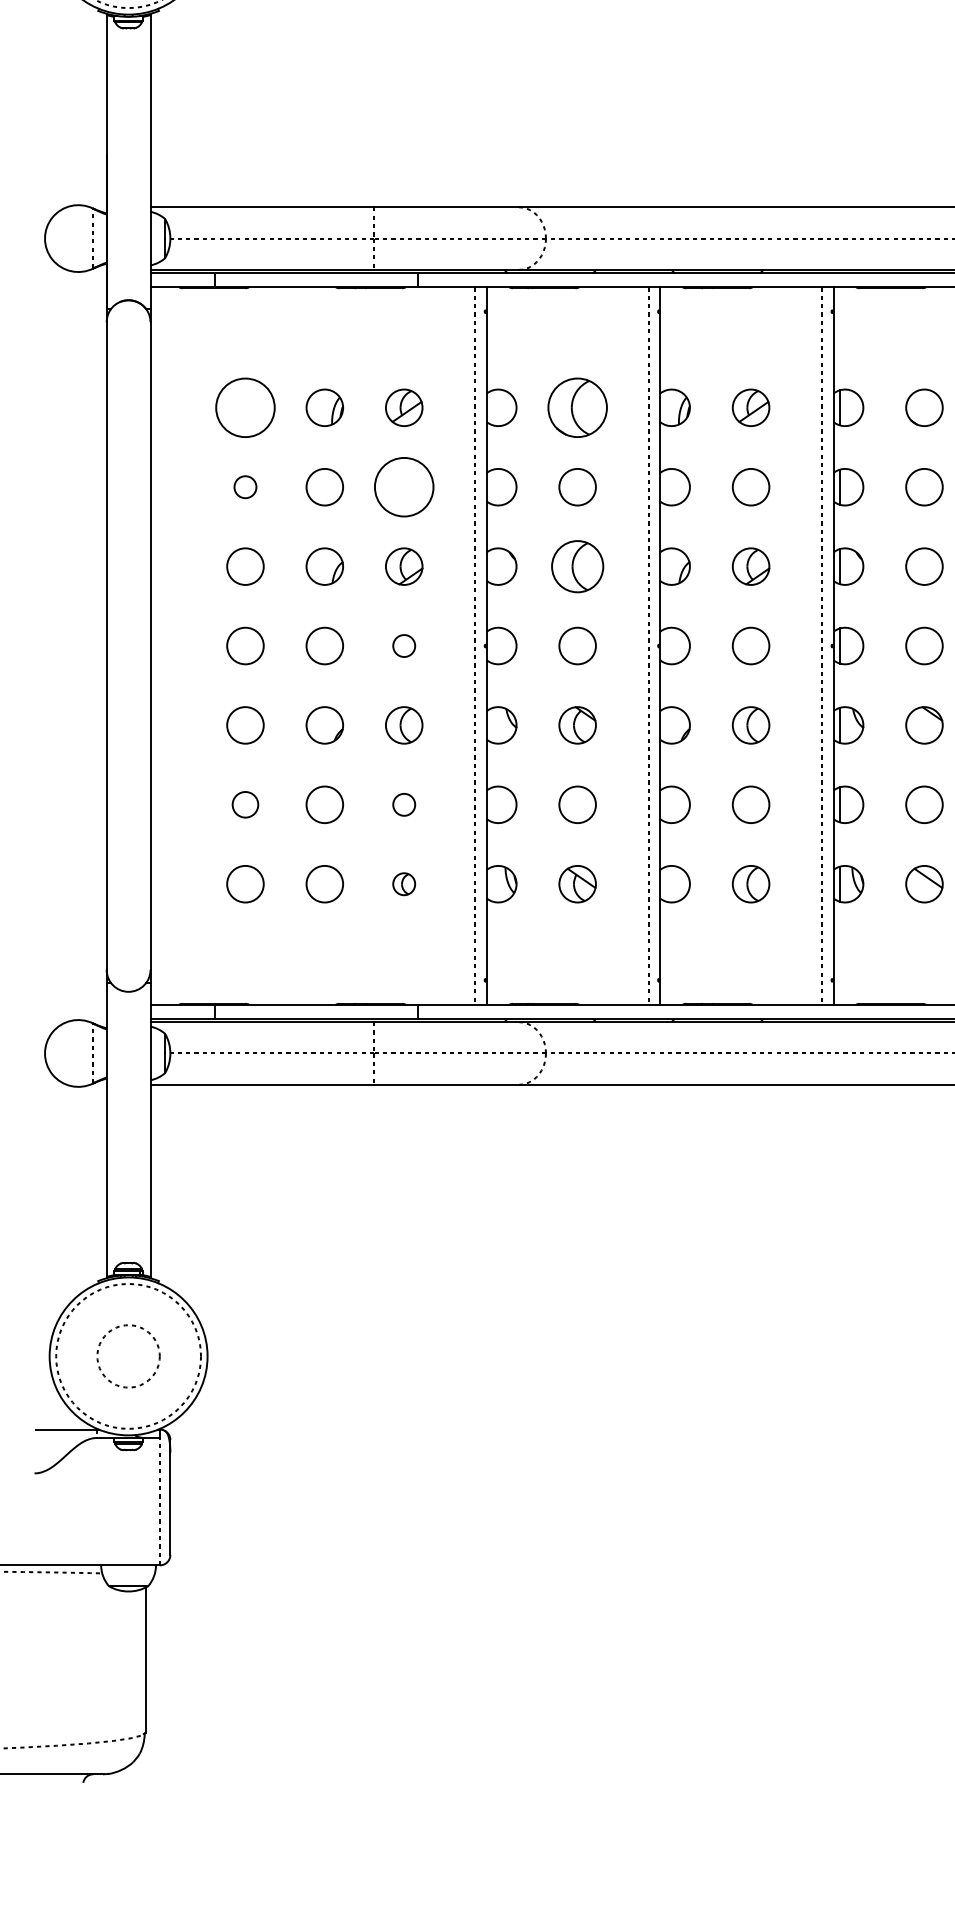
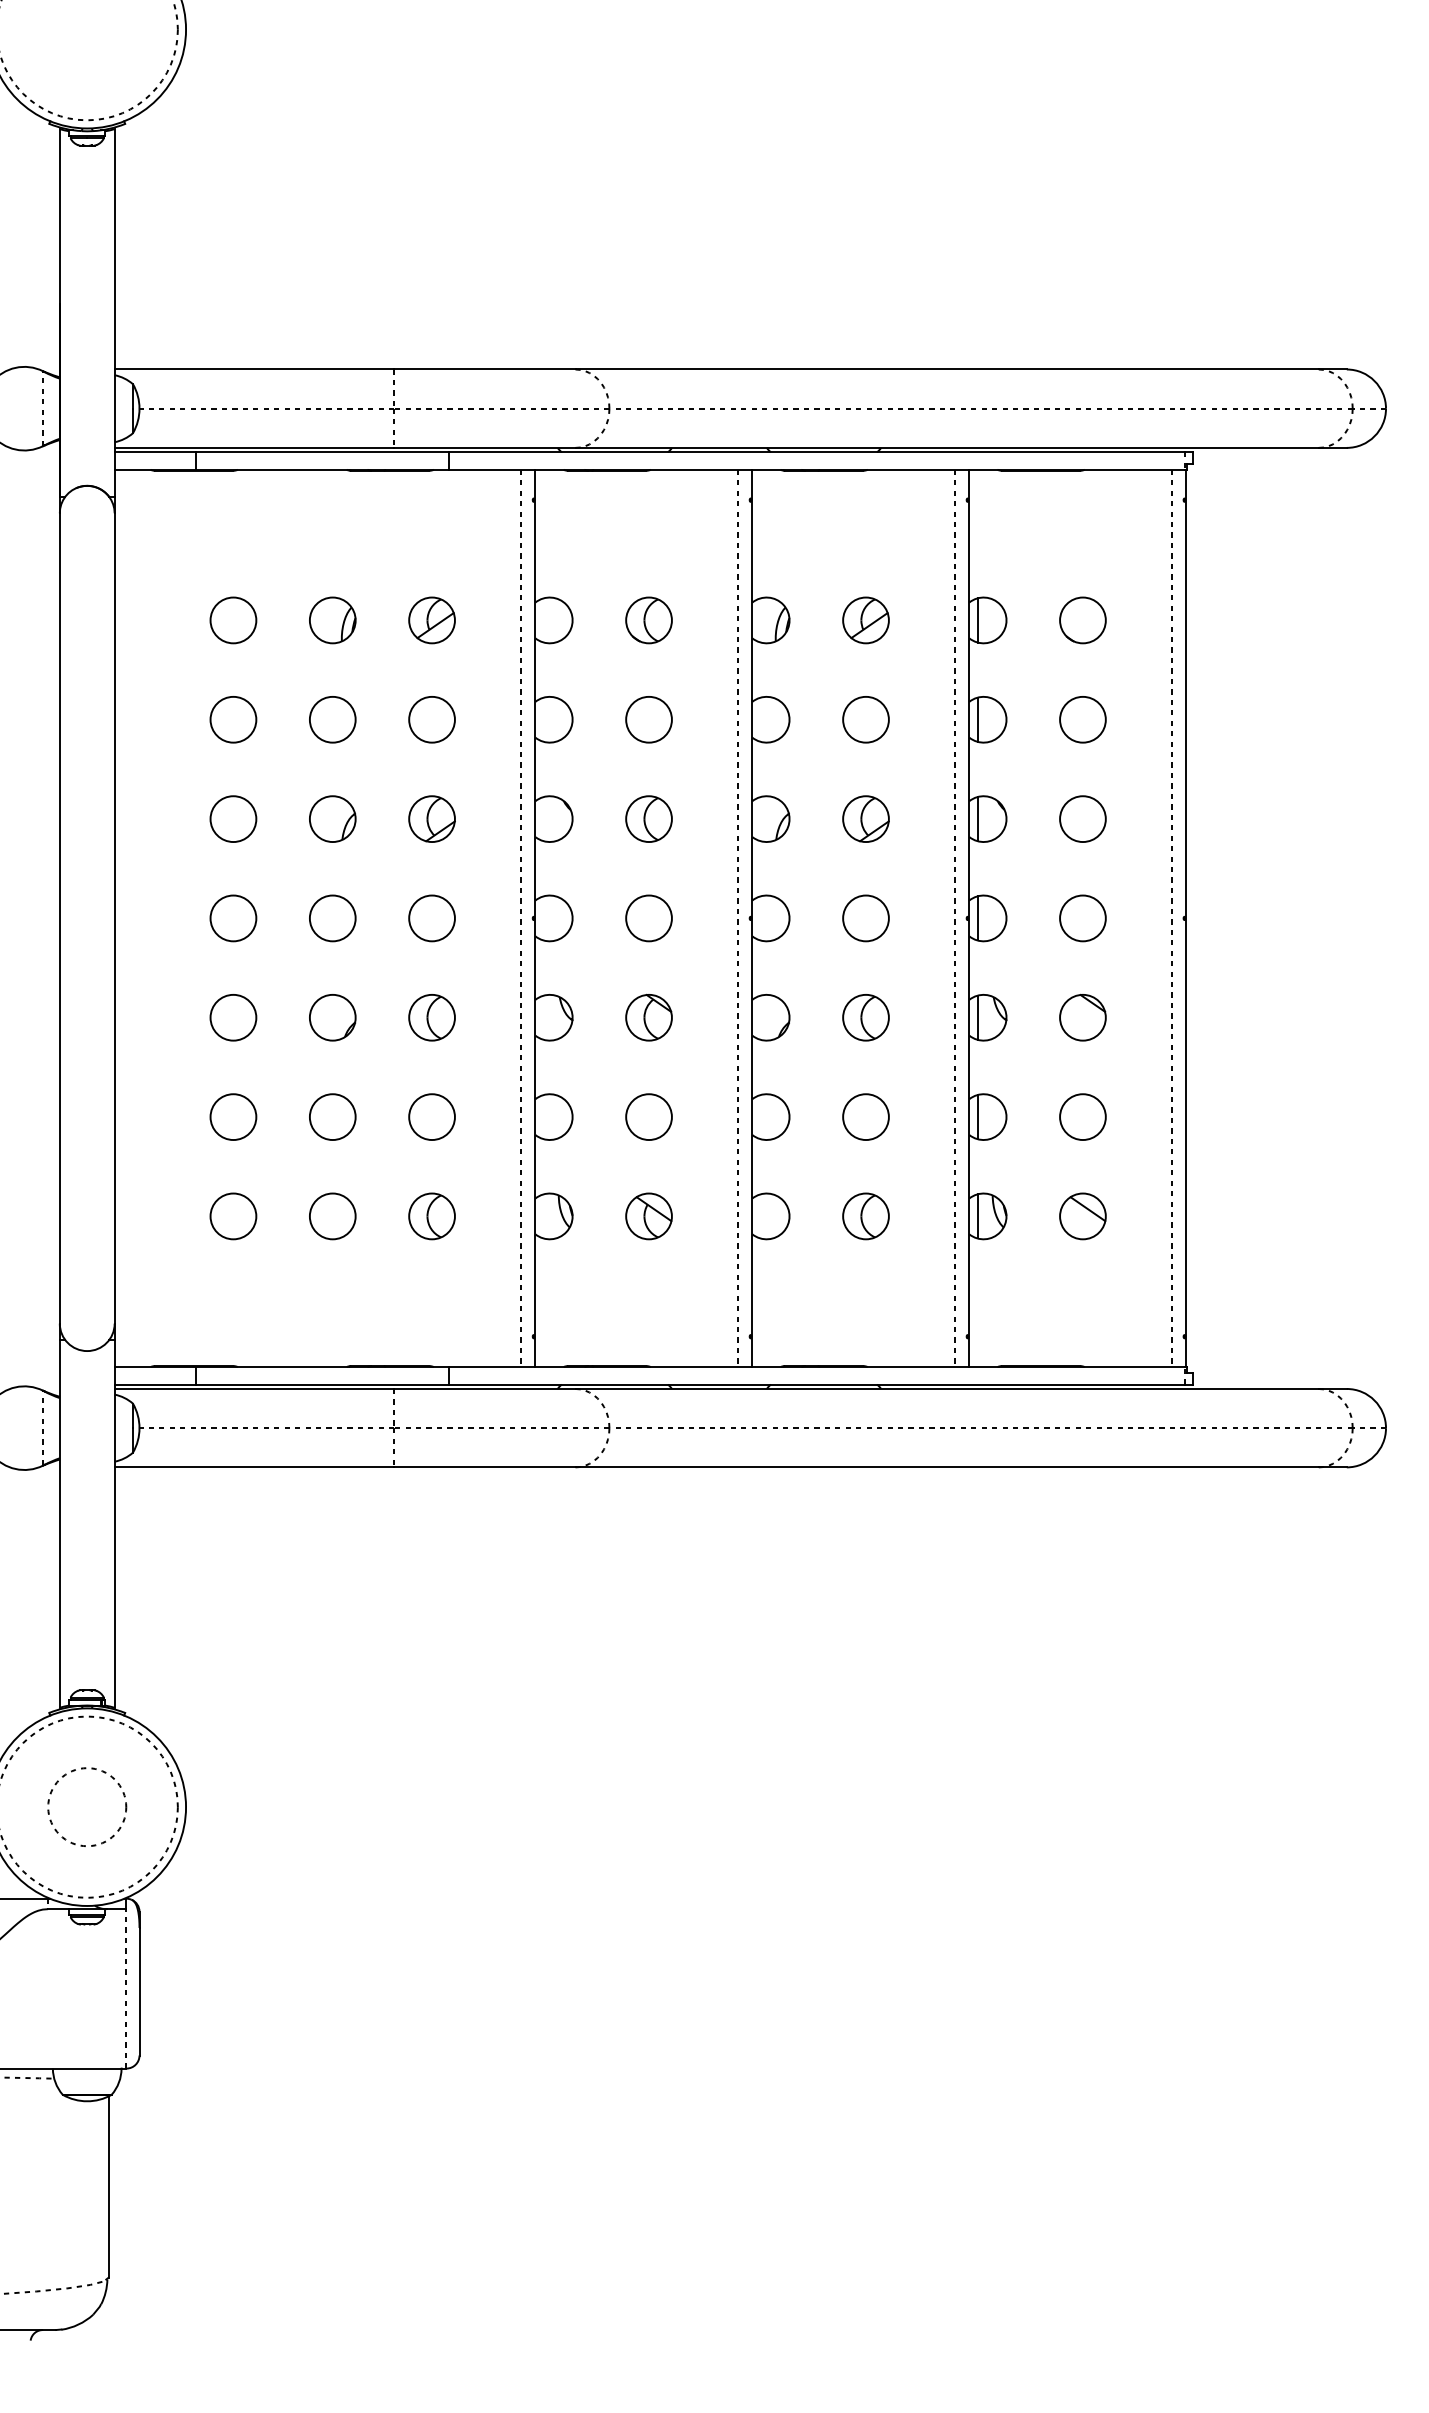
circle: (245, 407) -> (233, 620), size x0.62
part: (577, 407) -> (648, 620), size x0.62
circle: (245, 487) -> (233, 719), size x1.67
circle: (403, 487) -> (431, 719), size x0.62
part: (577, 566) -> (648, 818), size x0.71
circle: (403, 646) -> (431, 918), size x1.67
circle: (245, 804) -> (233, 1116), size x1.43
circle: (403, 805) -> (431, 1117), size x1.67
part: (403, 884) -> (431, 1216), size x1.67

